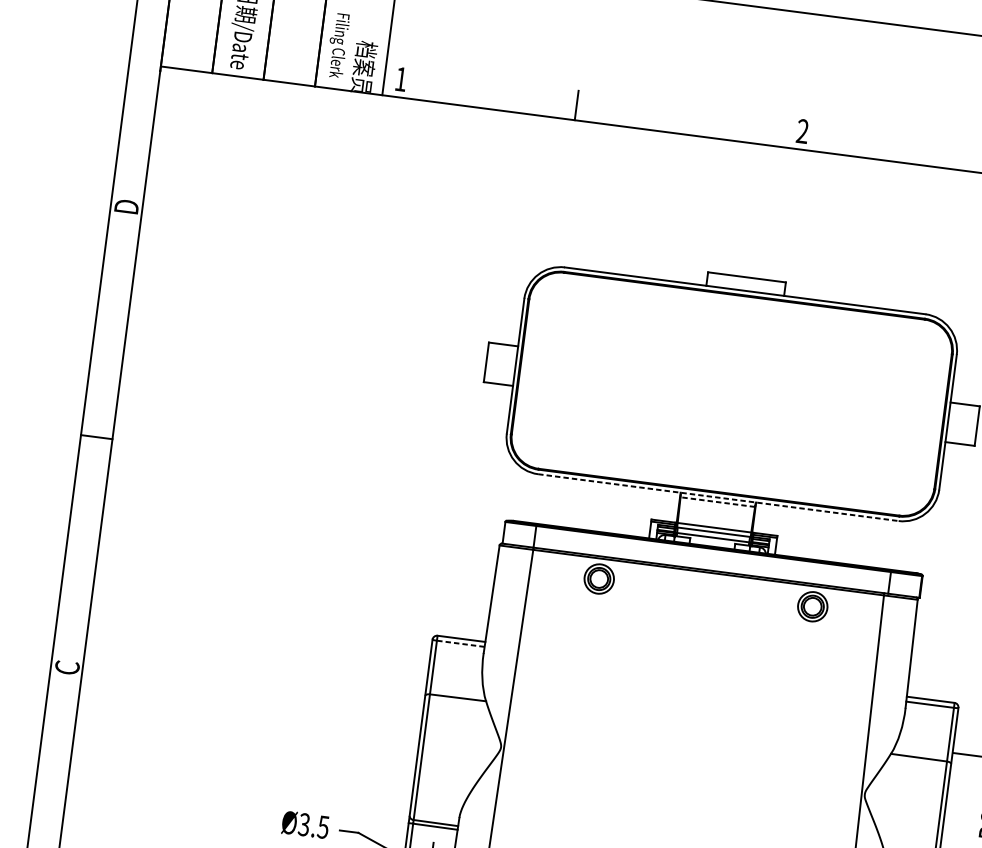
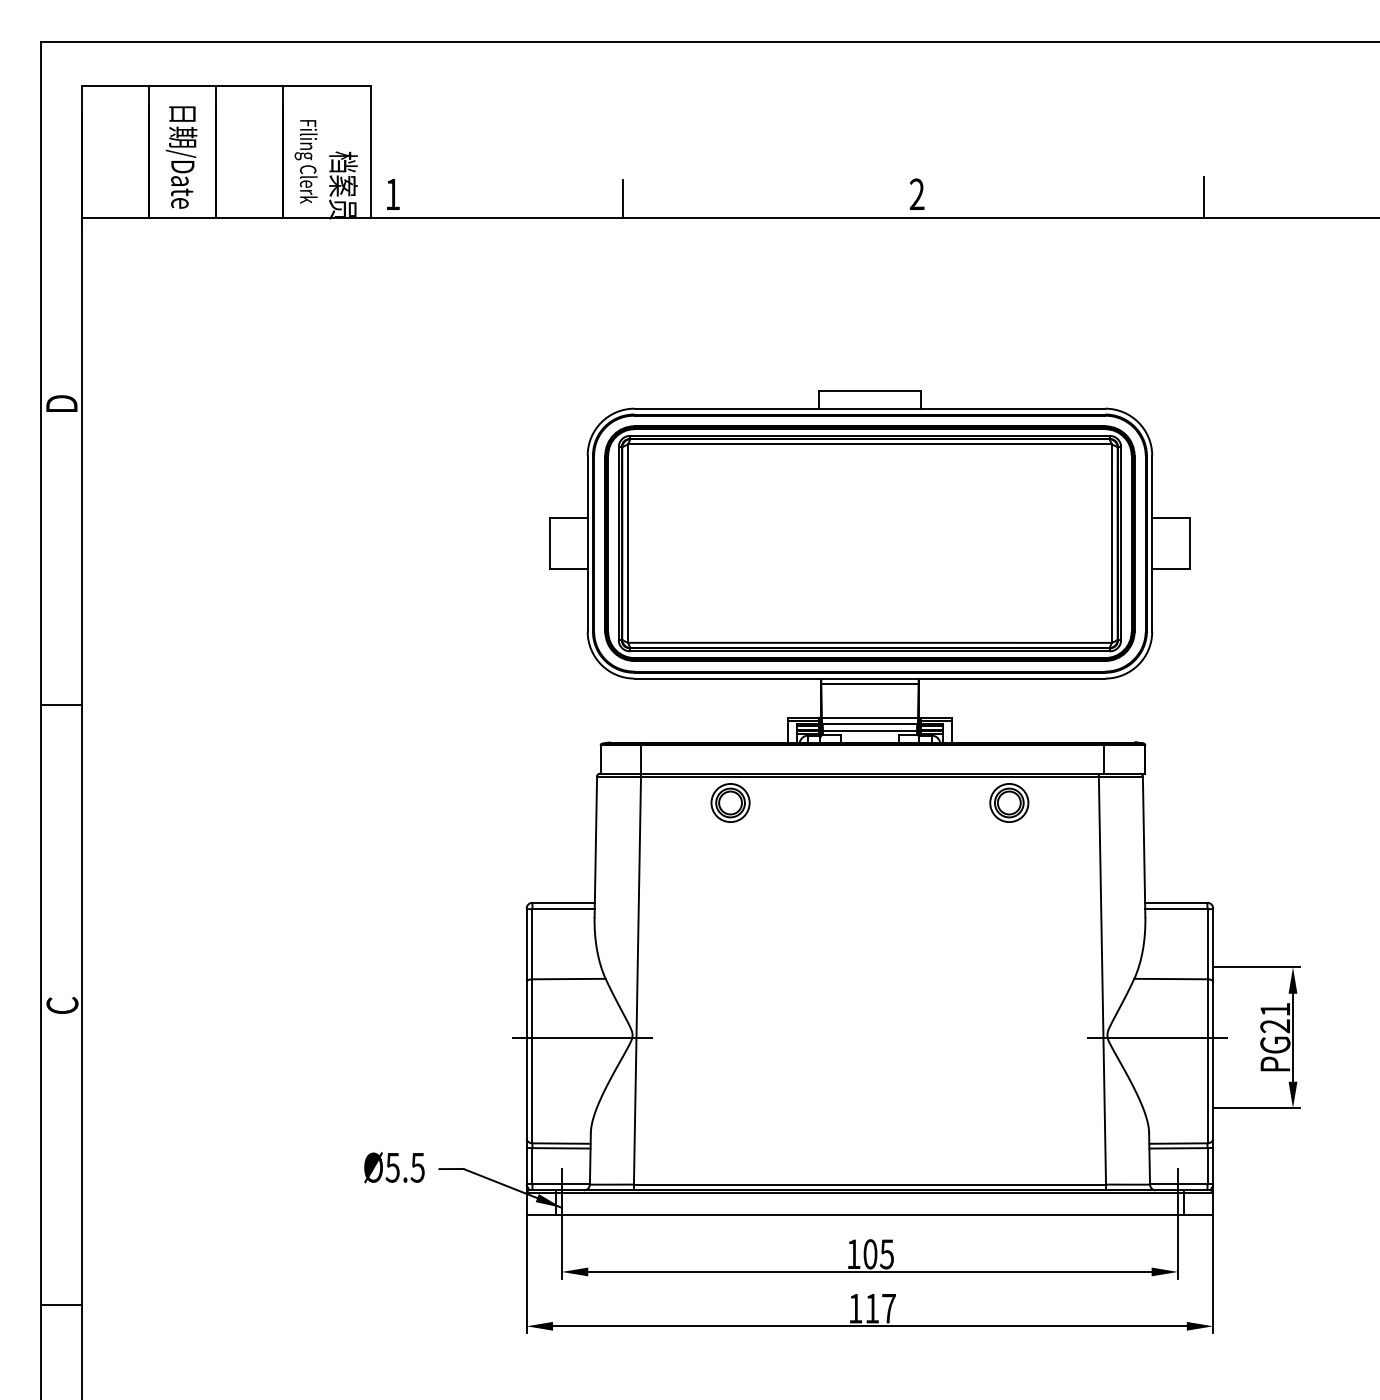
part: (731, 394) -> (869, 543), added
line: (718, 497) -> (870, 678), dashed -> solid
line: (717, 502) -> (869, 684), dashed -> solid
line: (460, 643) -> (563, 909), dashed -> solid
line: (462, 743) -> (582, 1037), added
line: (902, 801) -> (1157, 1037), added
text: (304, 824) -> (392, 1167), Ø3.5 -> Ø5.5

